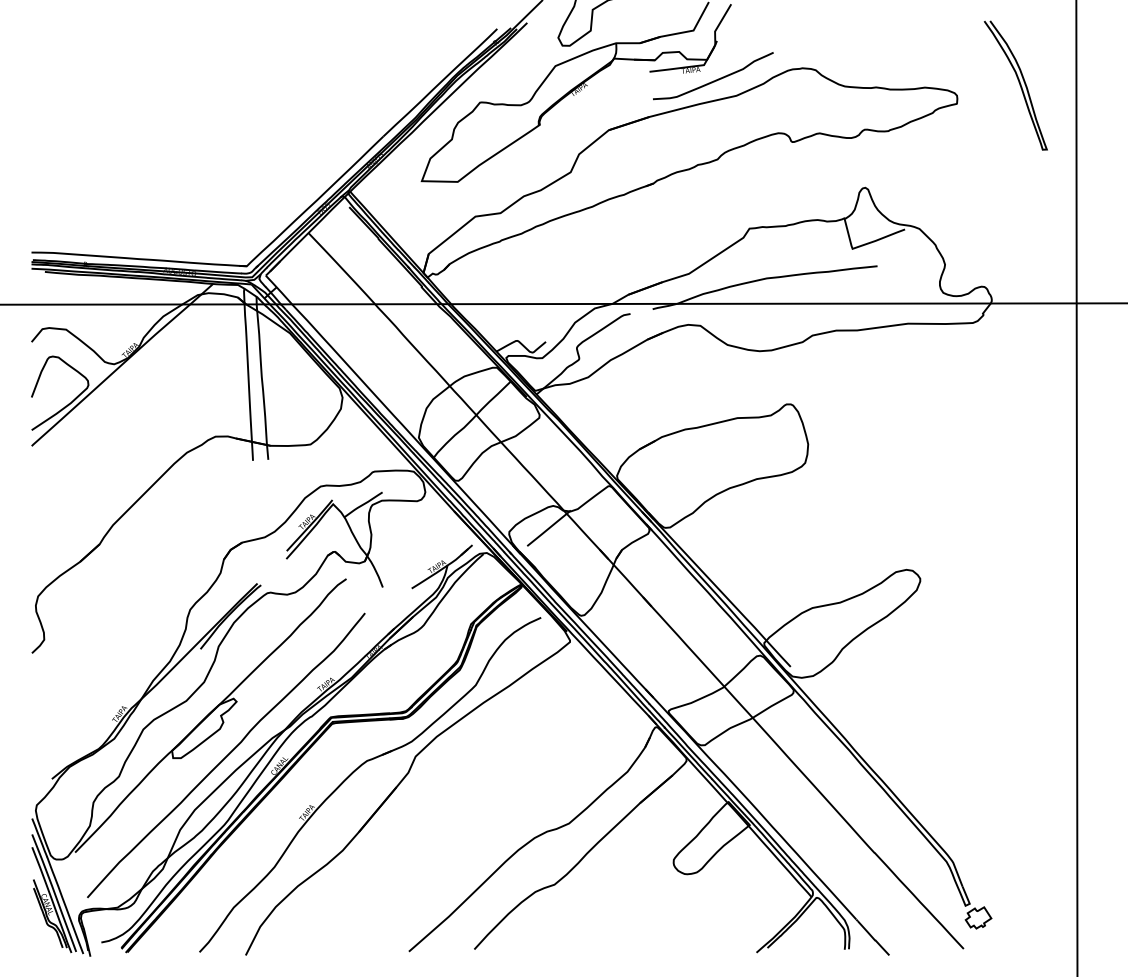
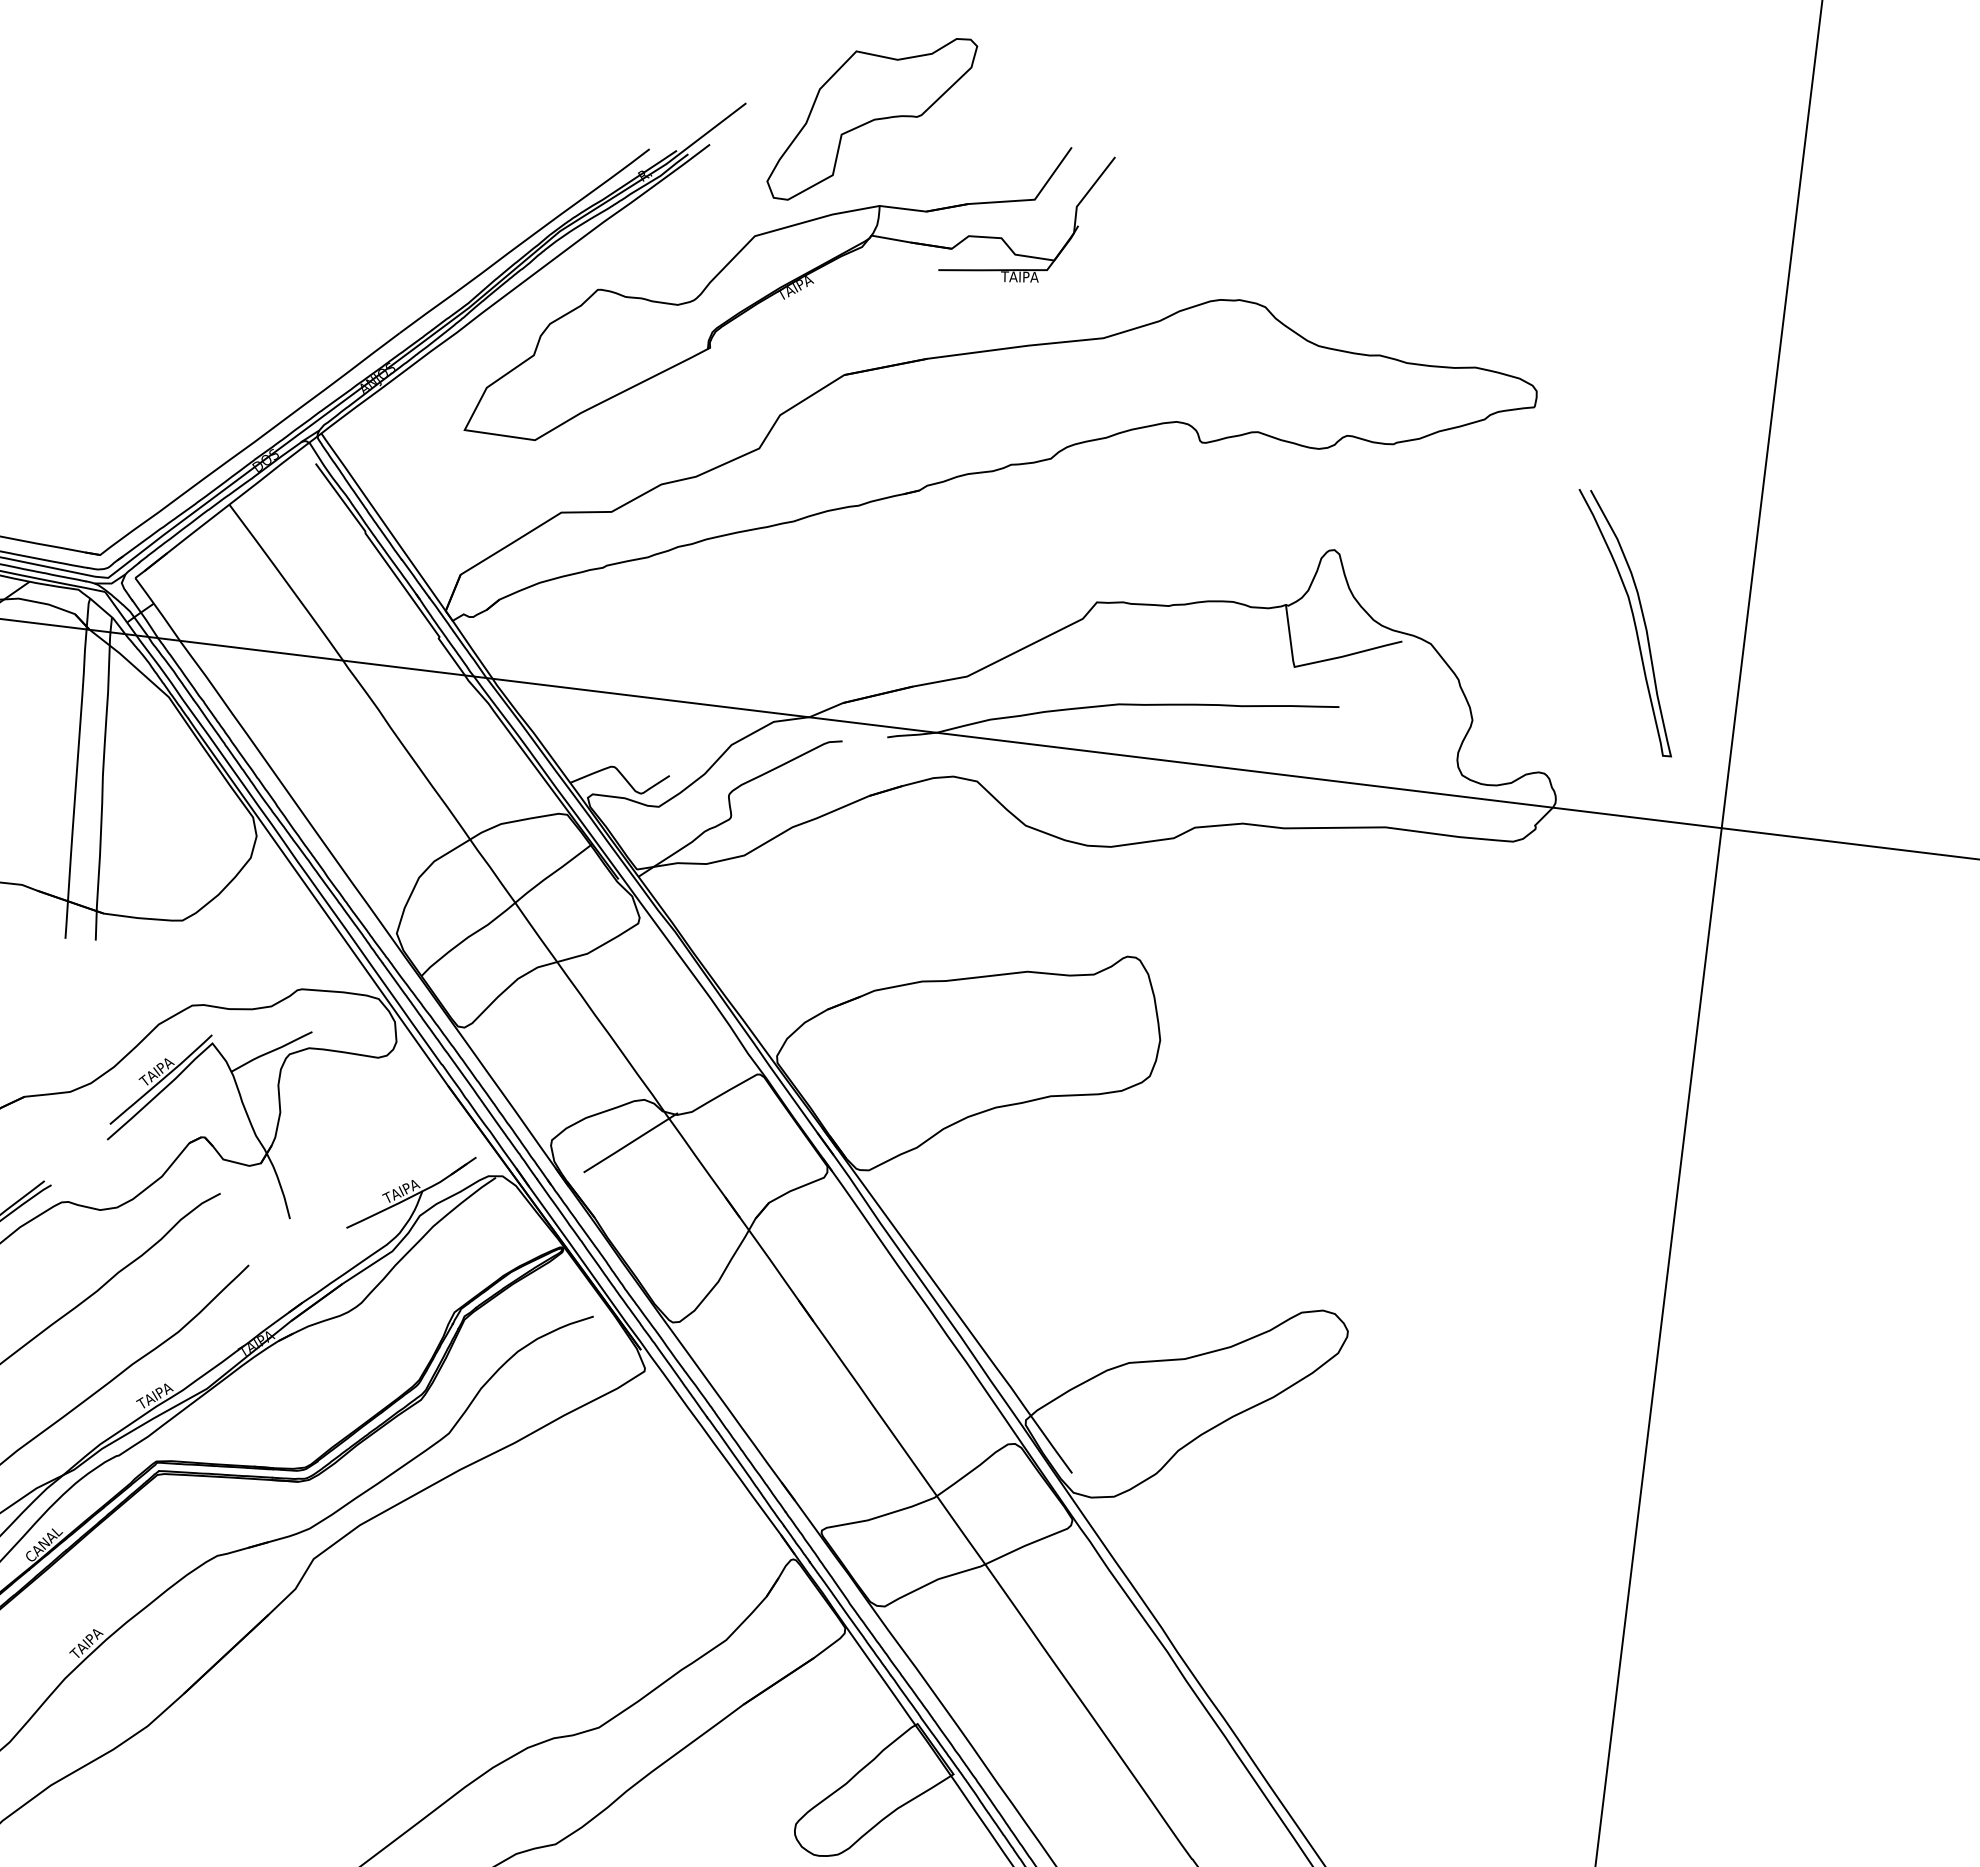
curve: (715, 79) -> (1066, 301), removed
curve: (1019, 85) -> (1632, 623), moved

